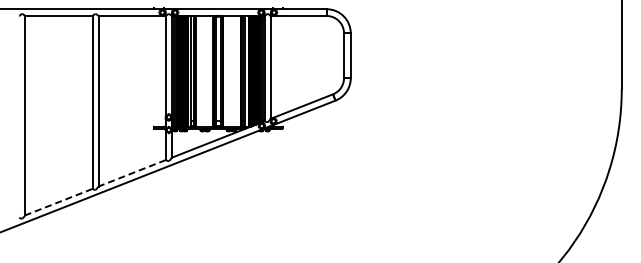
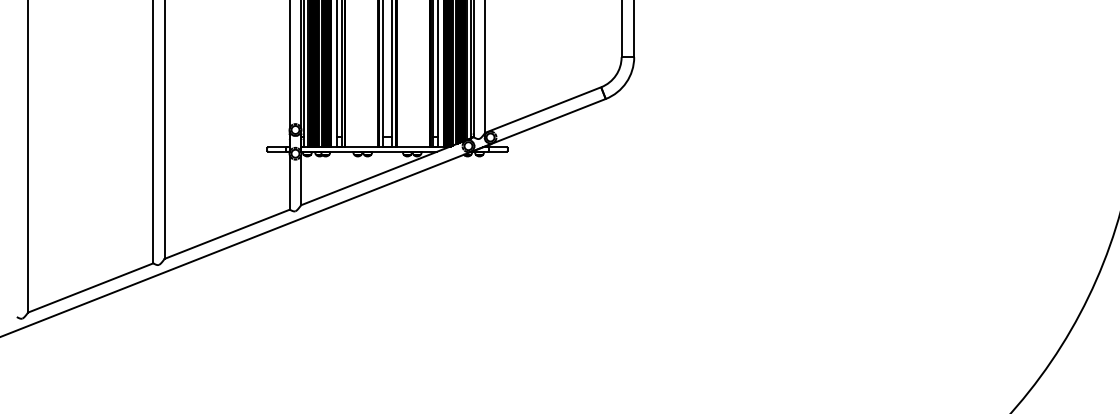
line: (131, 173) -> (225, 234), dashed -> solid
line: (58, 202) -> (89, 288), dashed -> solid

